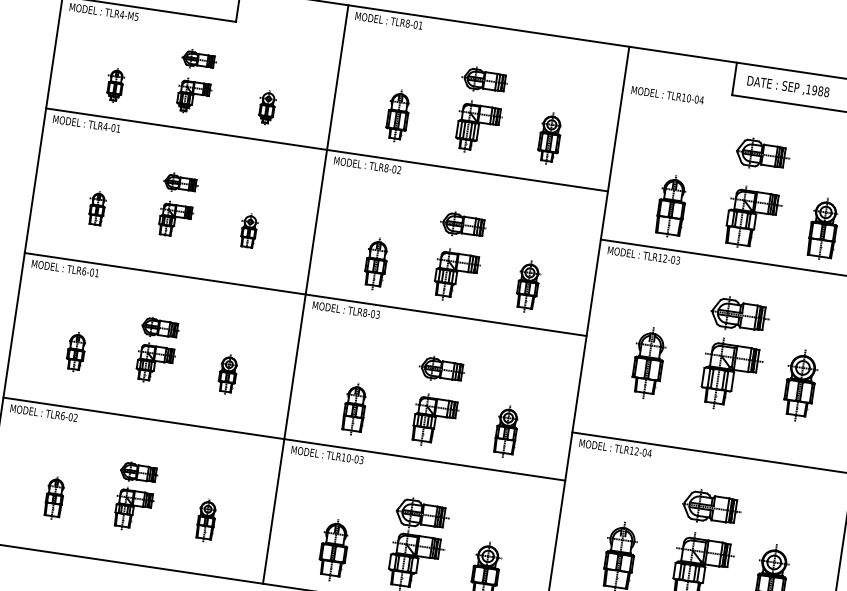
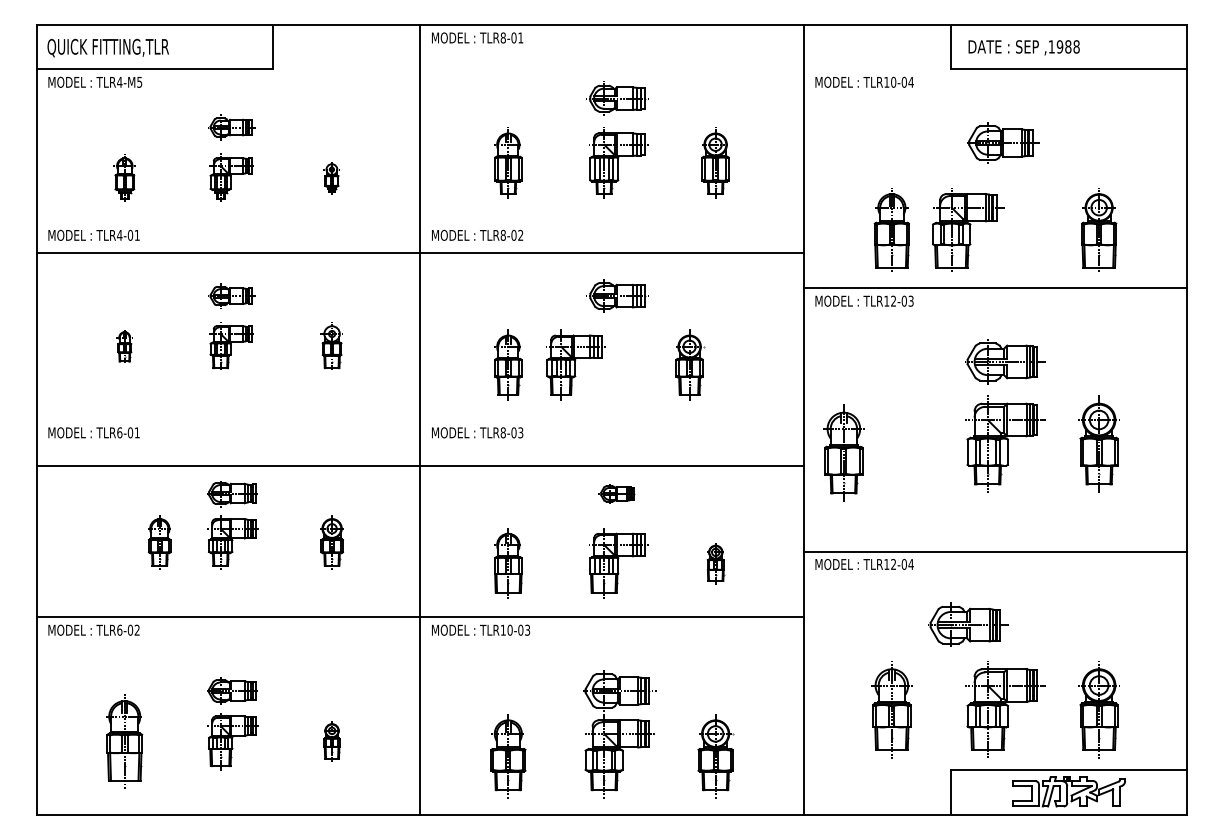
part: (266, 107) -> (331, 177), size x0.7
line: (326, 149) -> (419, 252), moved
part: (97, 207) -> (124, 345), size x0.7
part: (754, 218) -> (968, 229), moved
part: (456, 275) -> (575, 364), moved
part: (528, 285) -> (690, 364), moved
line: (305, 294) -> (419, 466), moved
part: (75, 352) -> (159, 542), moved
part: (648, 362) -> (843, 452), moved
part: (442, 370) -> (617, 494), size x0.6
part: (506, 431) -> (715, 563), size x0.6
part: (54, 498) -> (124, 741), size x1.6
part: (712, 507) -> (968, 624), moved
part: (205, 520) -> (331, 741), size x0.7

